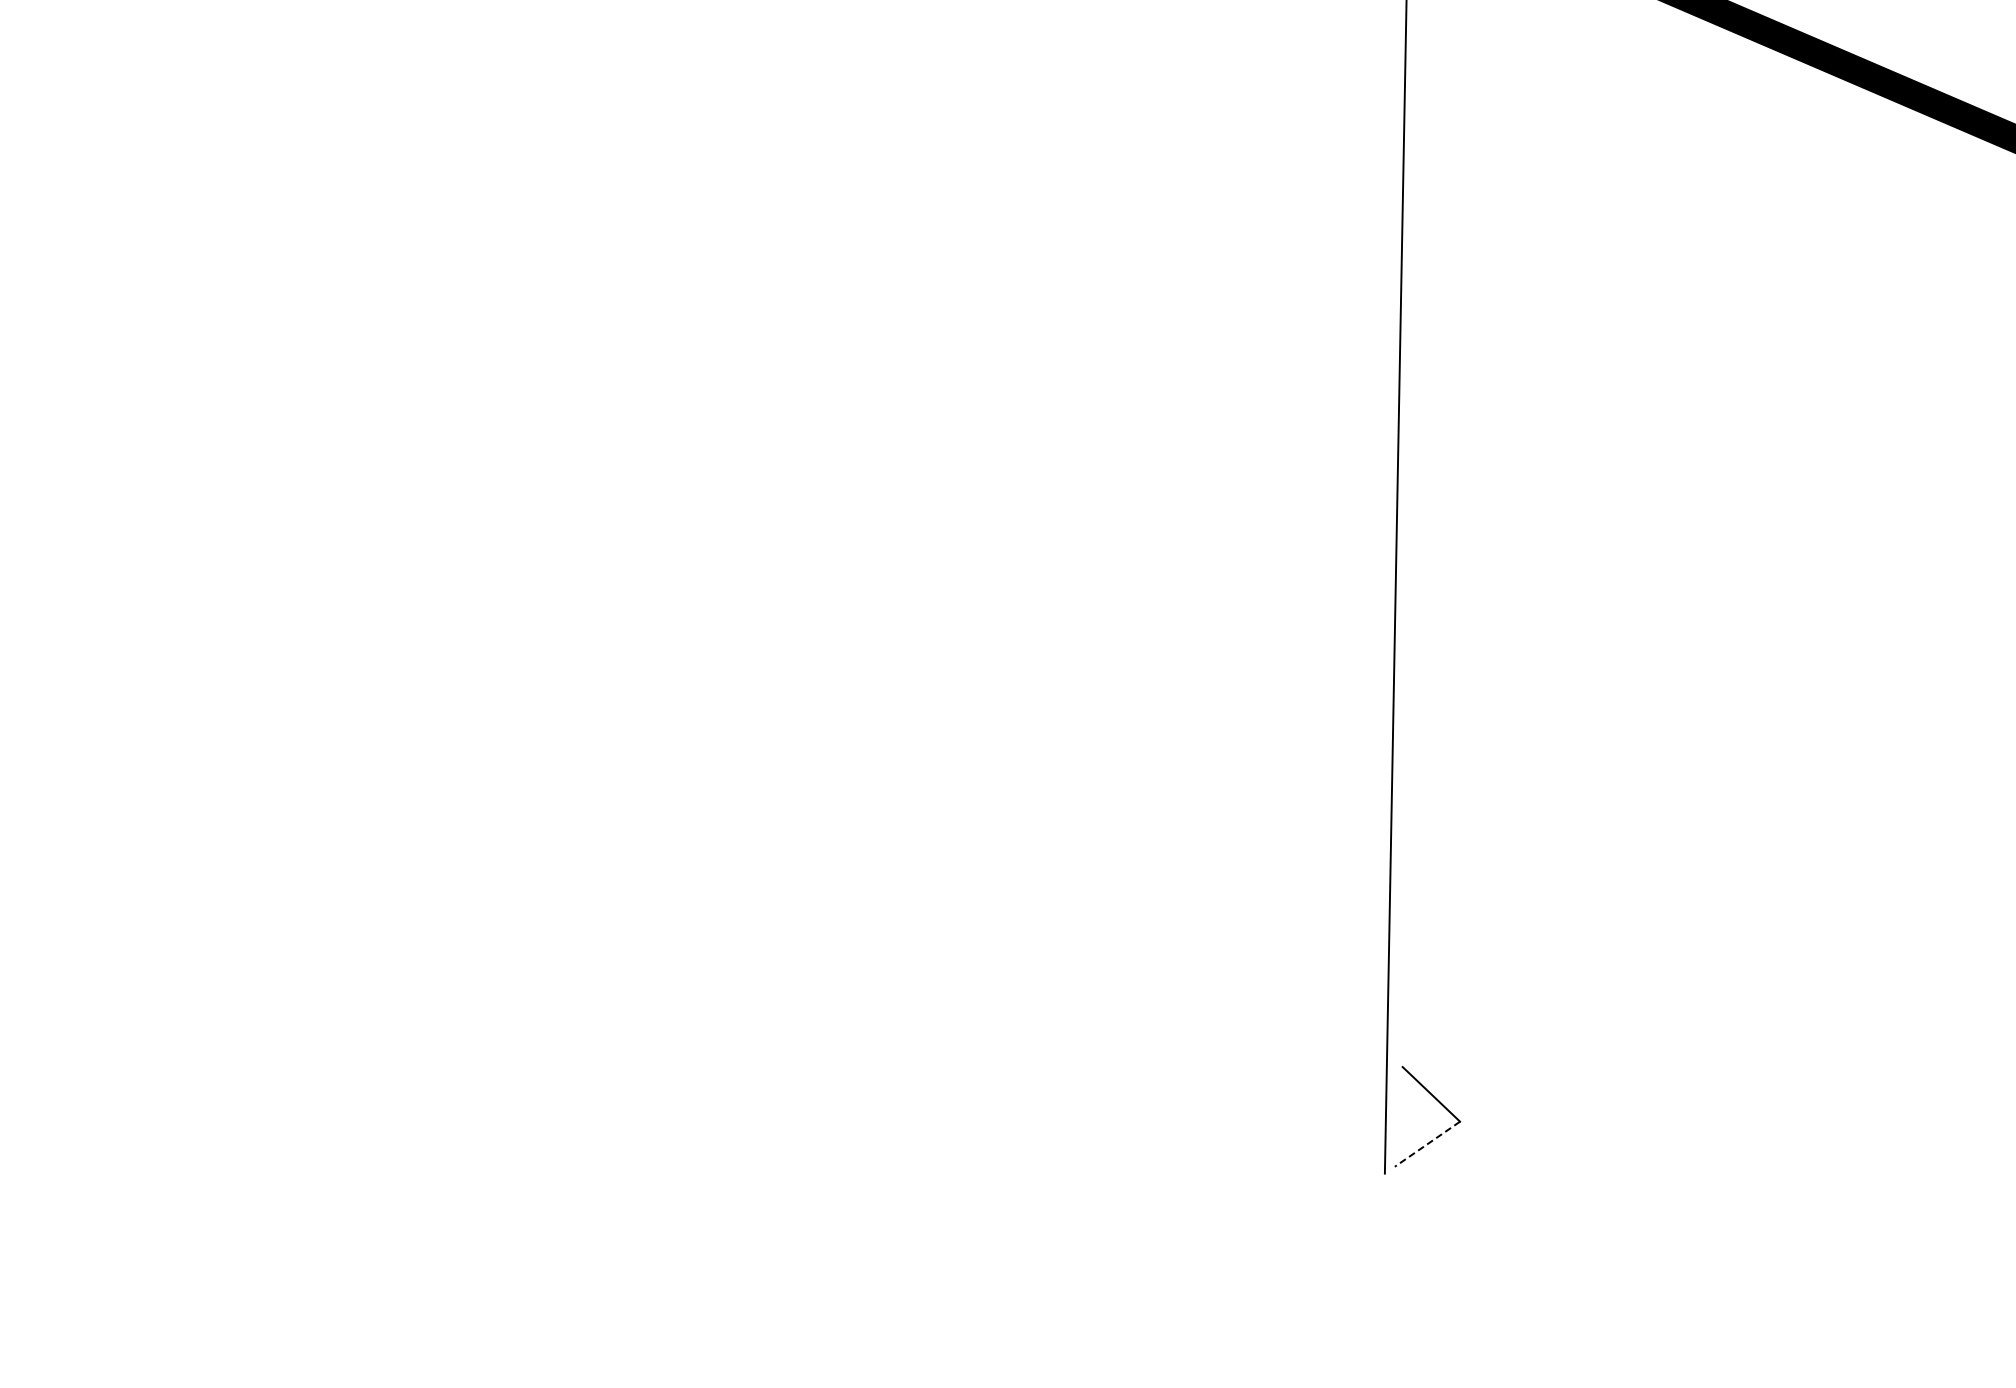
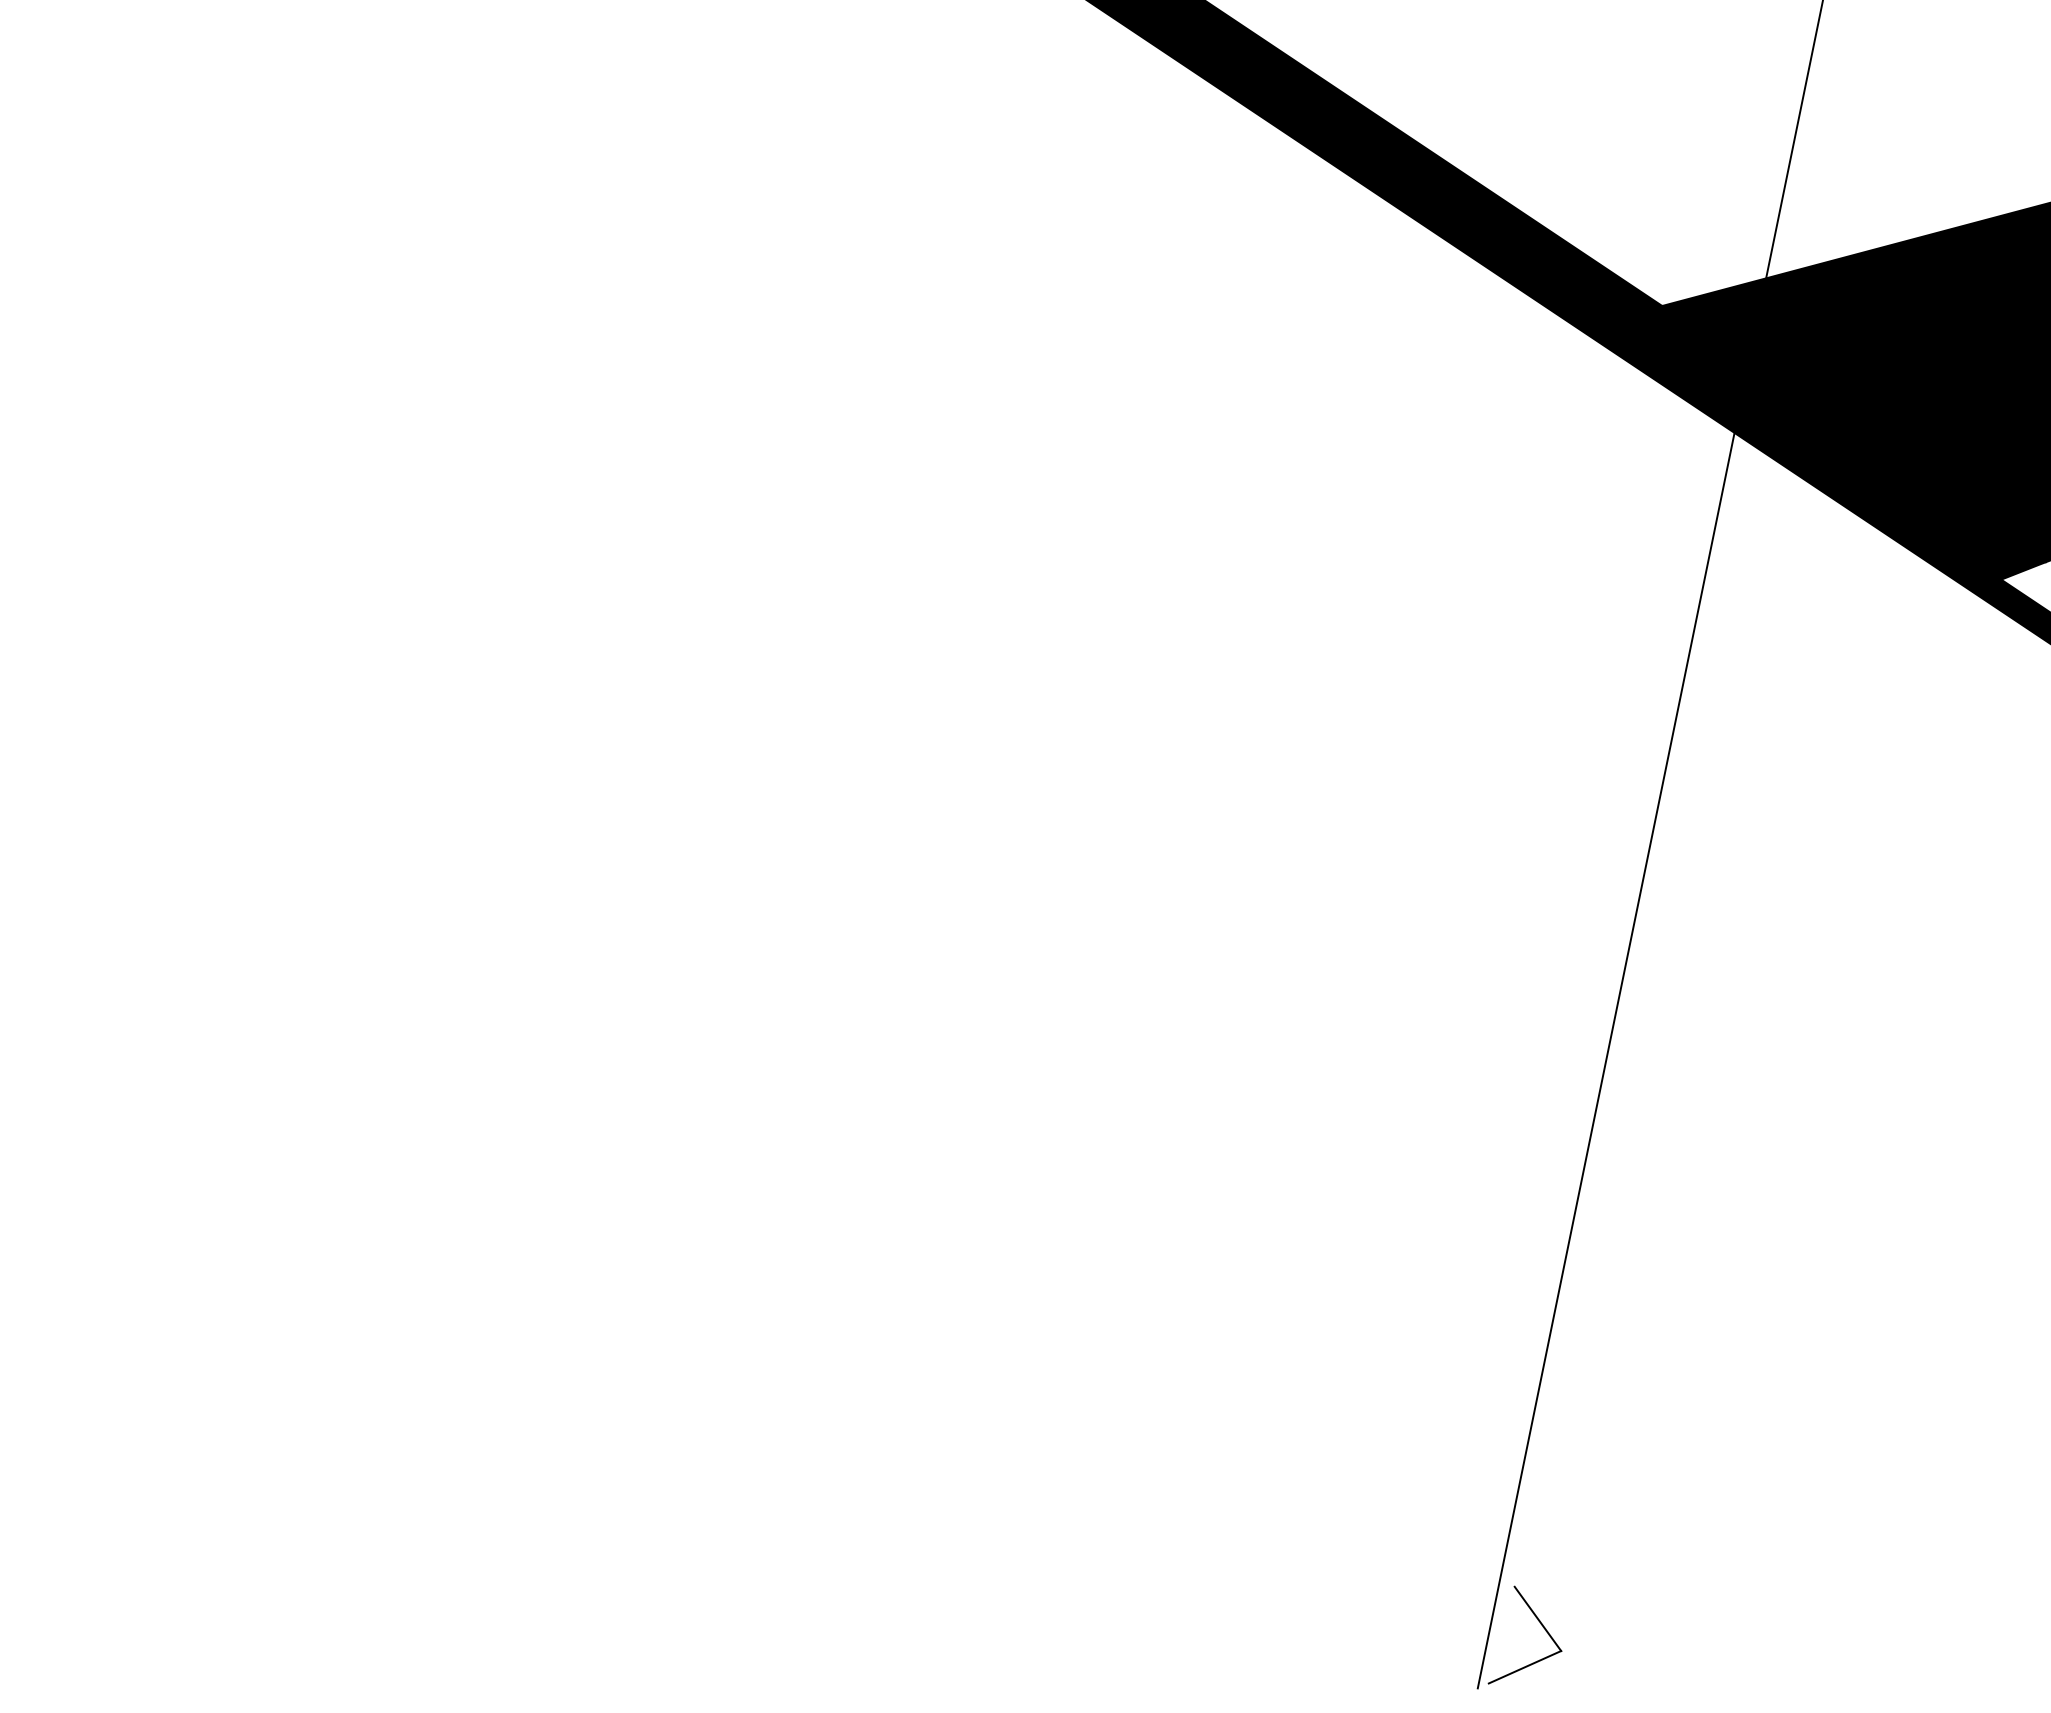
line: (1427, 1144) -> (1525, 1667), dashed -> solid

